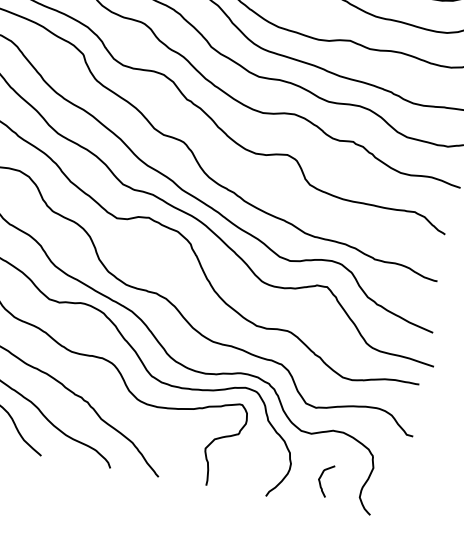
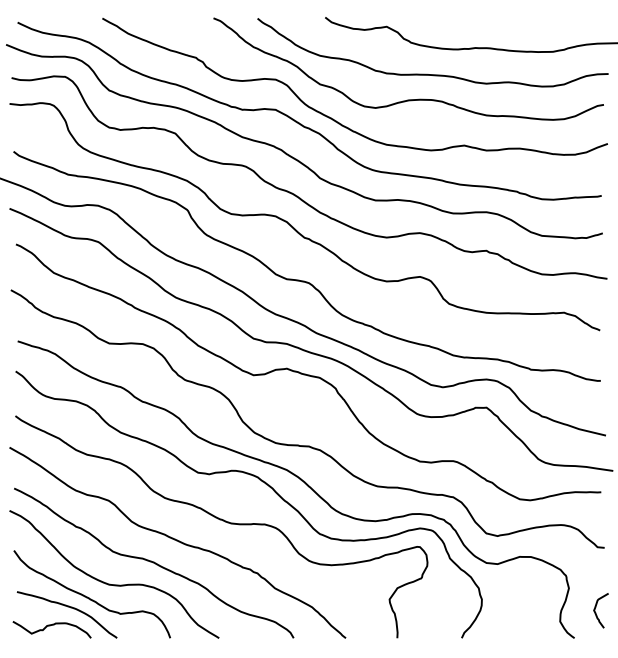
curve: (320, 481) -> (596, 612), moved

